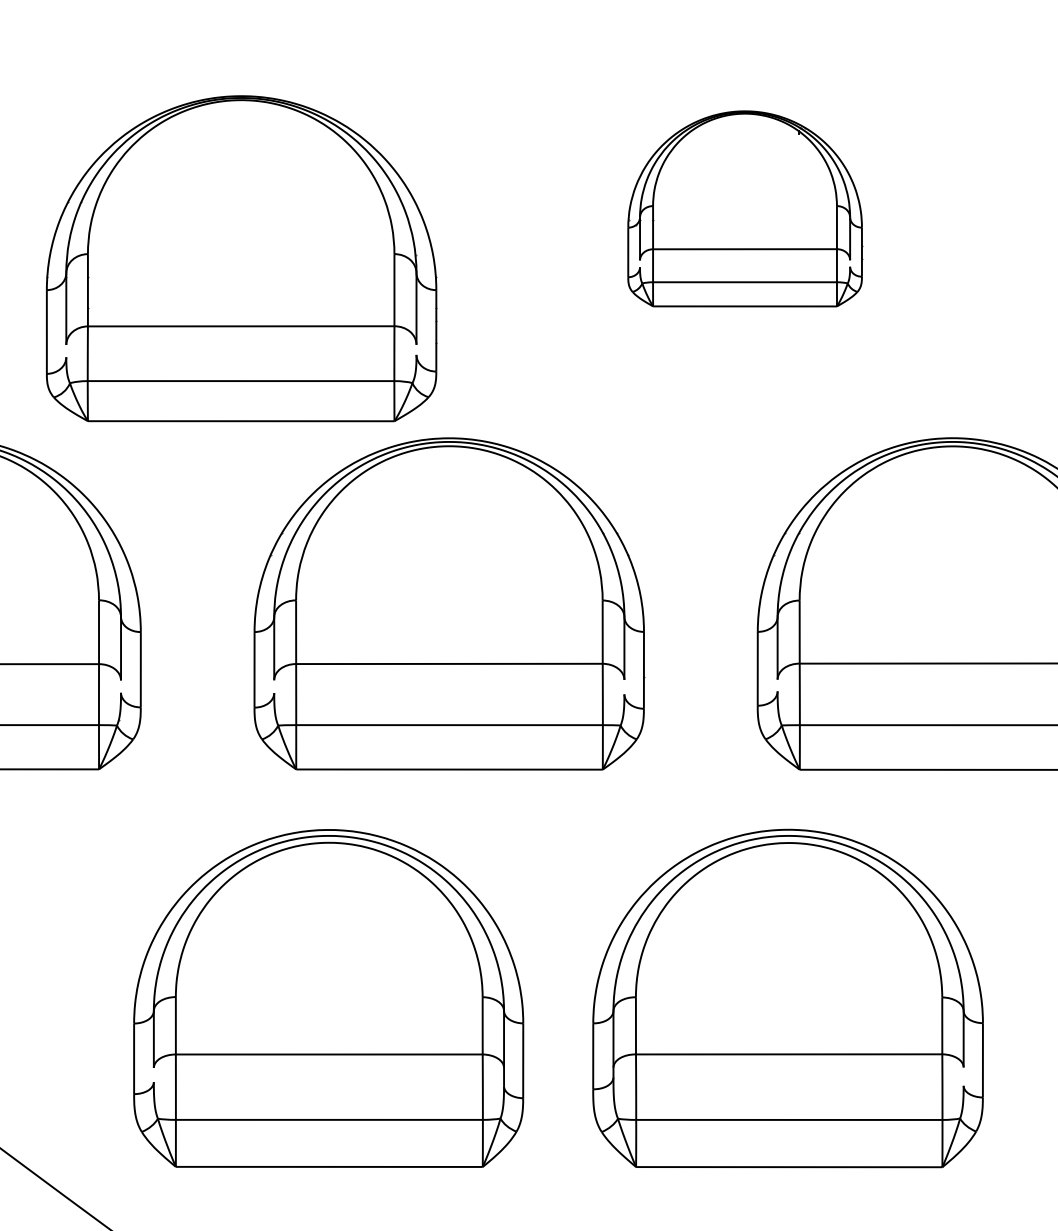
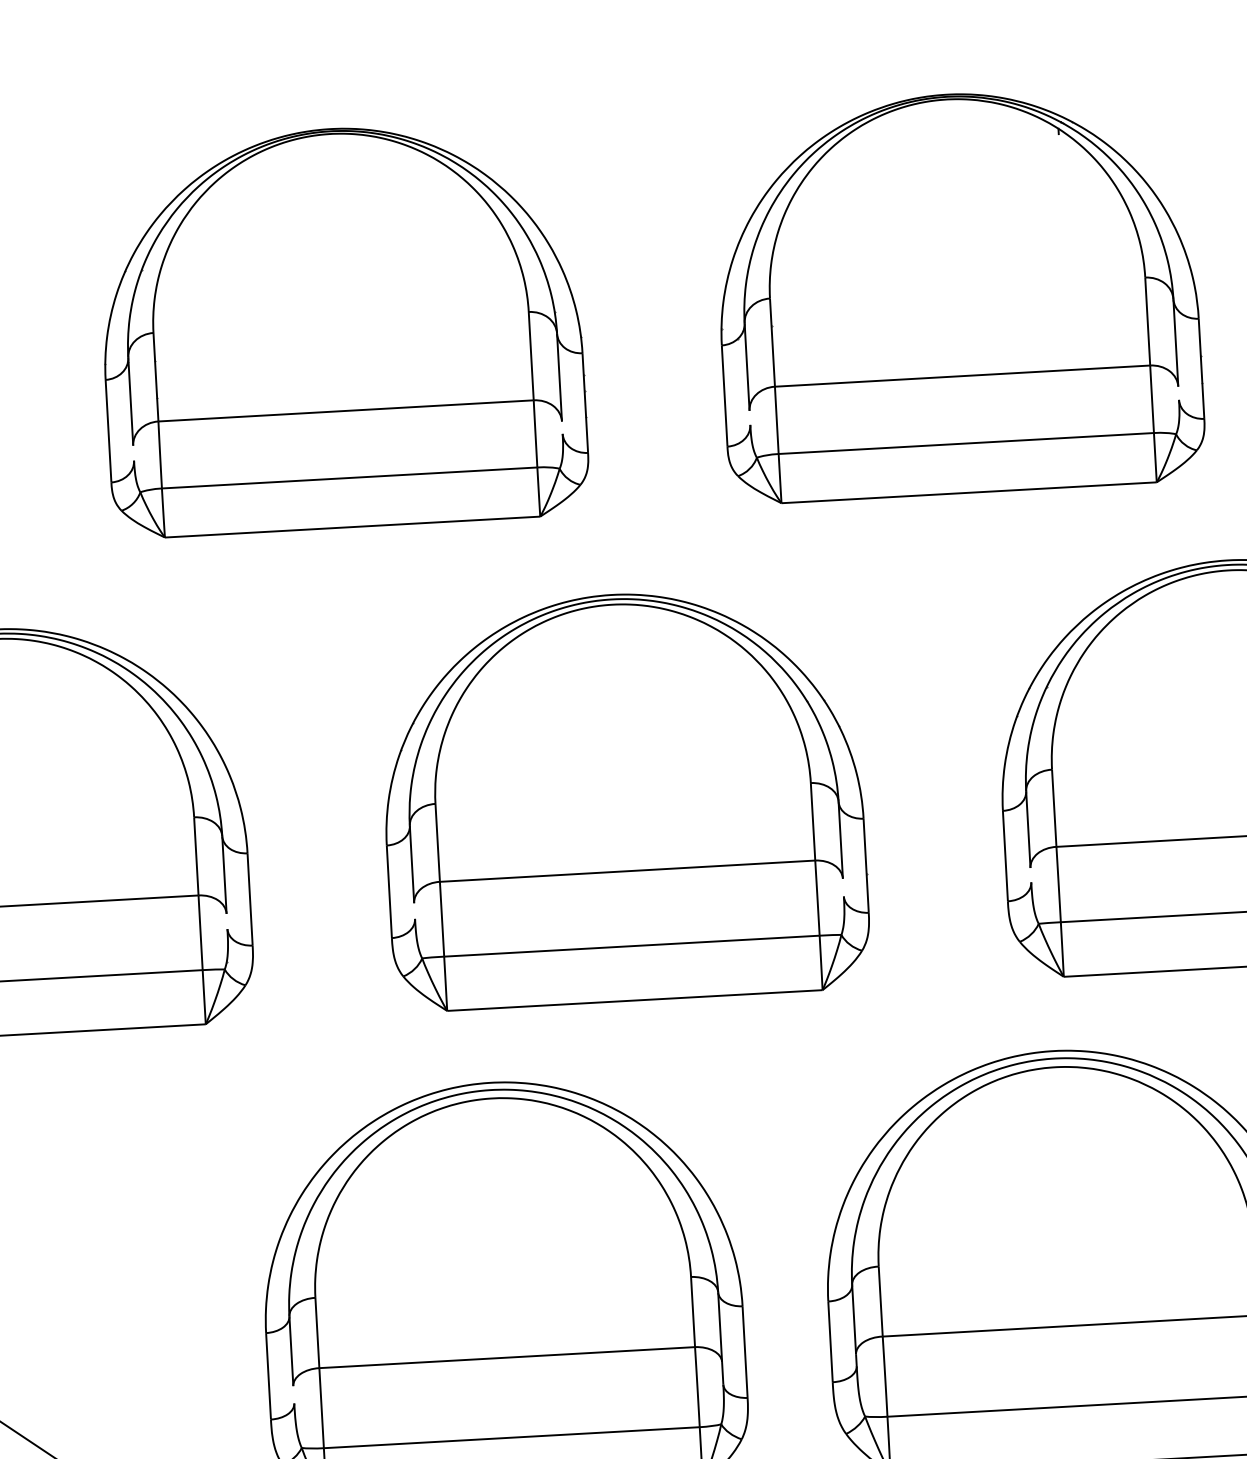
part: (745, 208) -> (958, 293), size x1.67
part: (241, 258) -> (341, 327), moved

